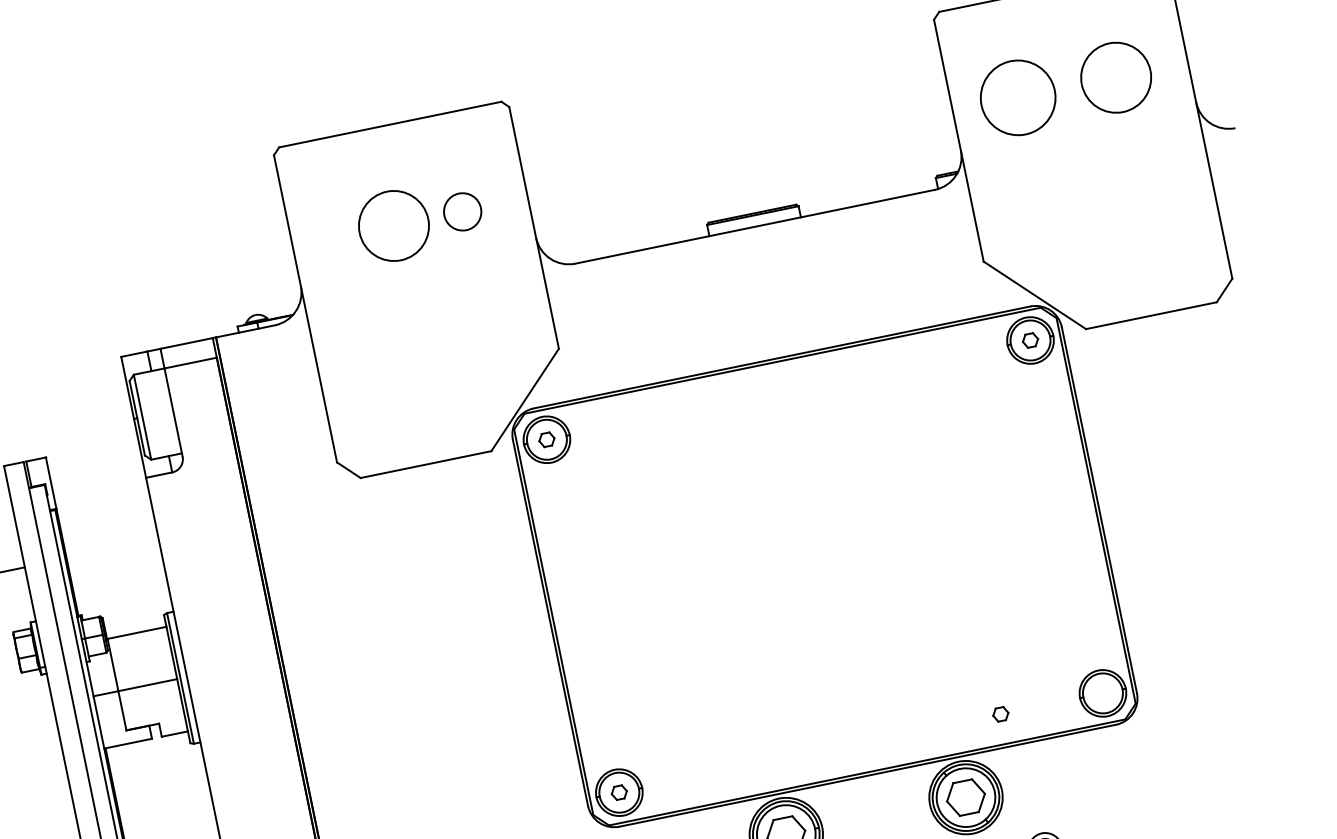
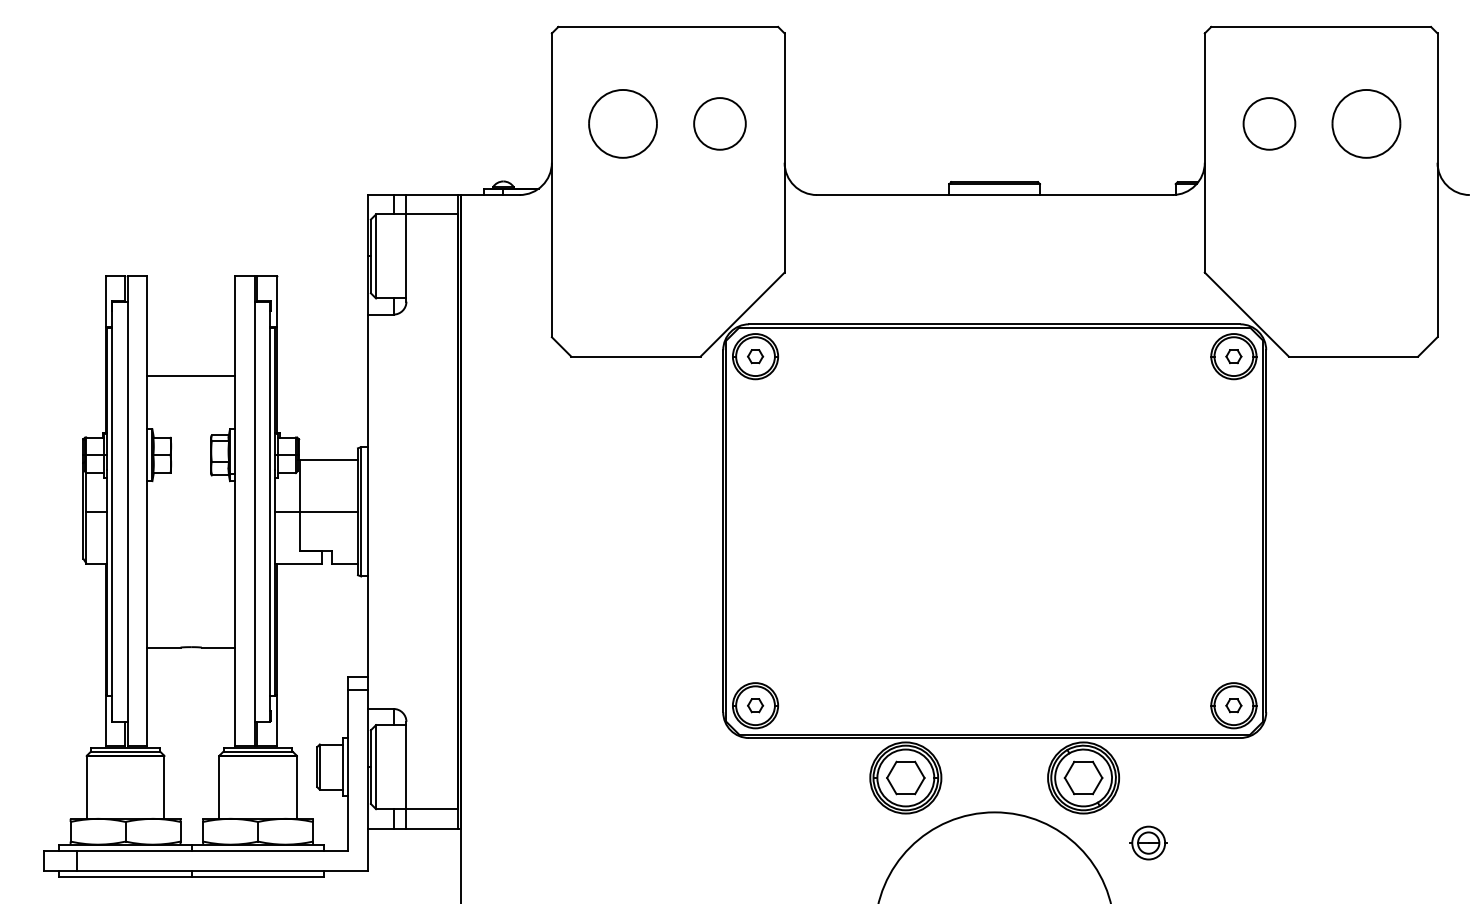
circle: (1018, 97) -> (1269, 123), size x0.71
circle: (462, 211) -> (719, 123), size x1.43
part: (393, 225) -> (622, 123), moved
part: (1000, 714) -> (1233, 705), moved

